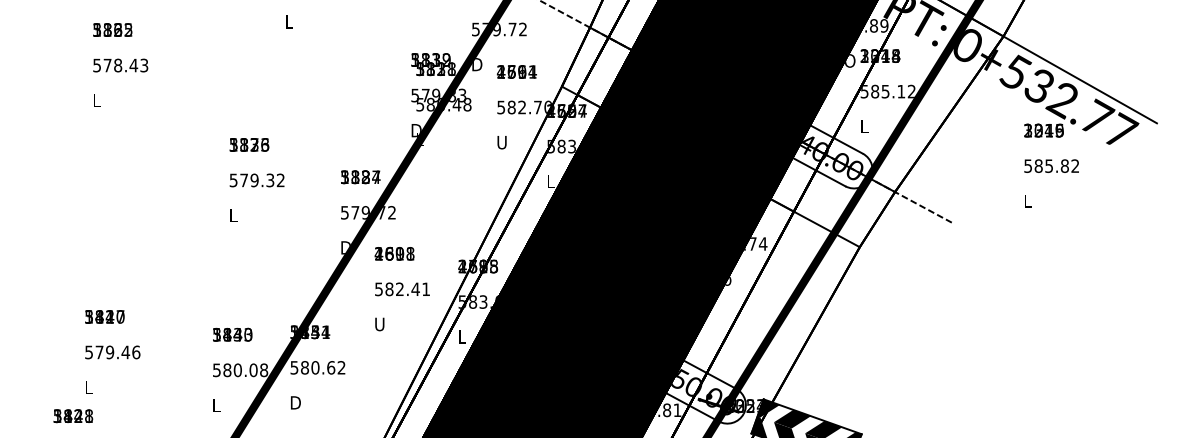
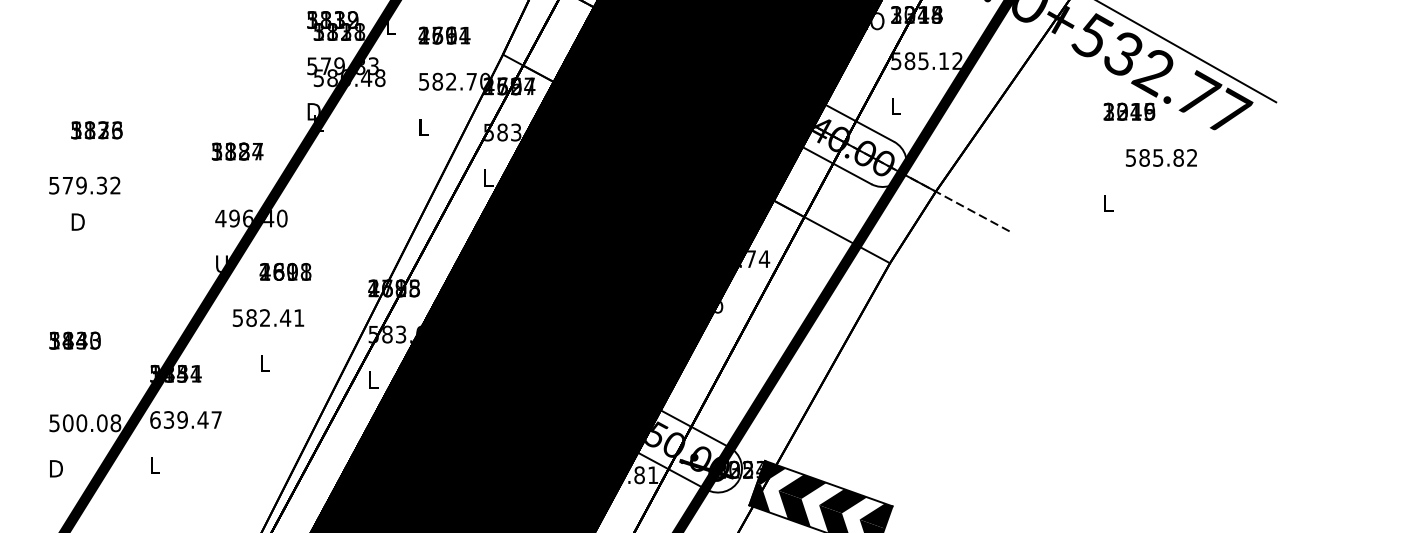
text: (477, 64) -> (393, 25), D -> L
text: (501, 142) -> (424, 127), U -> L
text: (1051, 165) -> (1161, 157), moved
text: (360, 177) -> (237, 151), moved
text: (256, 180) -> (83, 185), moved
text: (368, 212) -> (251, 218), 579.72 -> 496.40
text: (235, 215) -> (78, 222), L -> D
text: (345, 247) -> (221, 263), D -> U
text: (402, 289) -> (268, 318), moved
text: (379, 324) -> (265, 363), U -> L
text: (232, 334) -> (74, 340), moved
text: (317, 367) -> (185, 419), 580.62 -> 639.47
text: (227, 369) -> (68, 422), 580.08 -> 500.08
text: (295, 402) -> (156, 465), D -> L
text: (218, 404) -> (56, 467), L -> D

